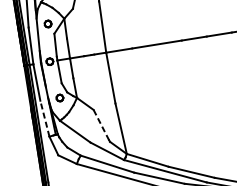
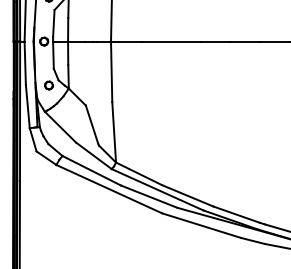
line: (44, 118) -> (27, 106), dashed -> solid
line: (101, 125) -> (92, 124), dashed -> solid

